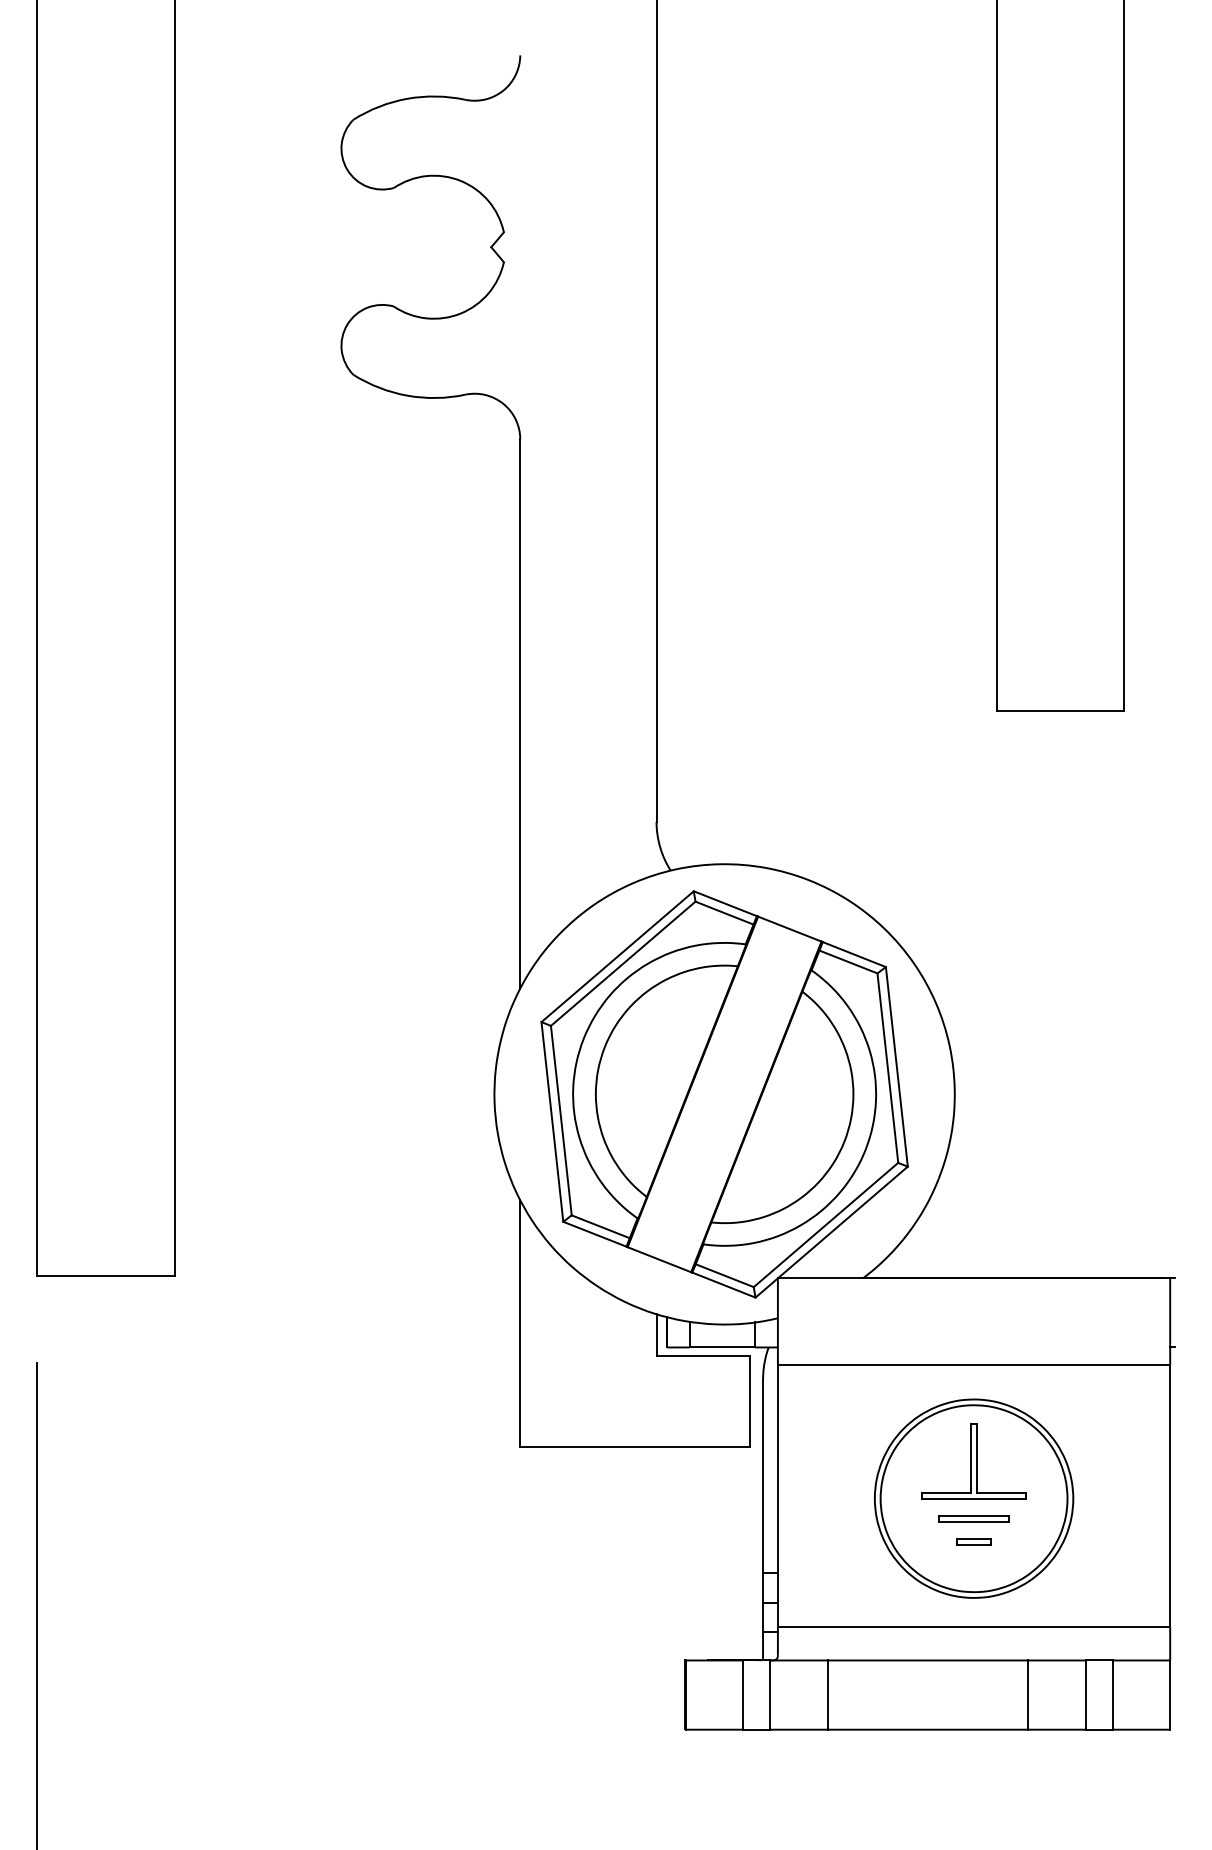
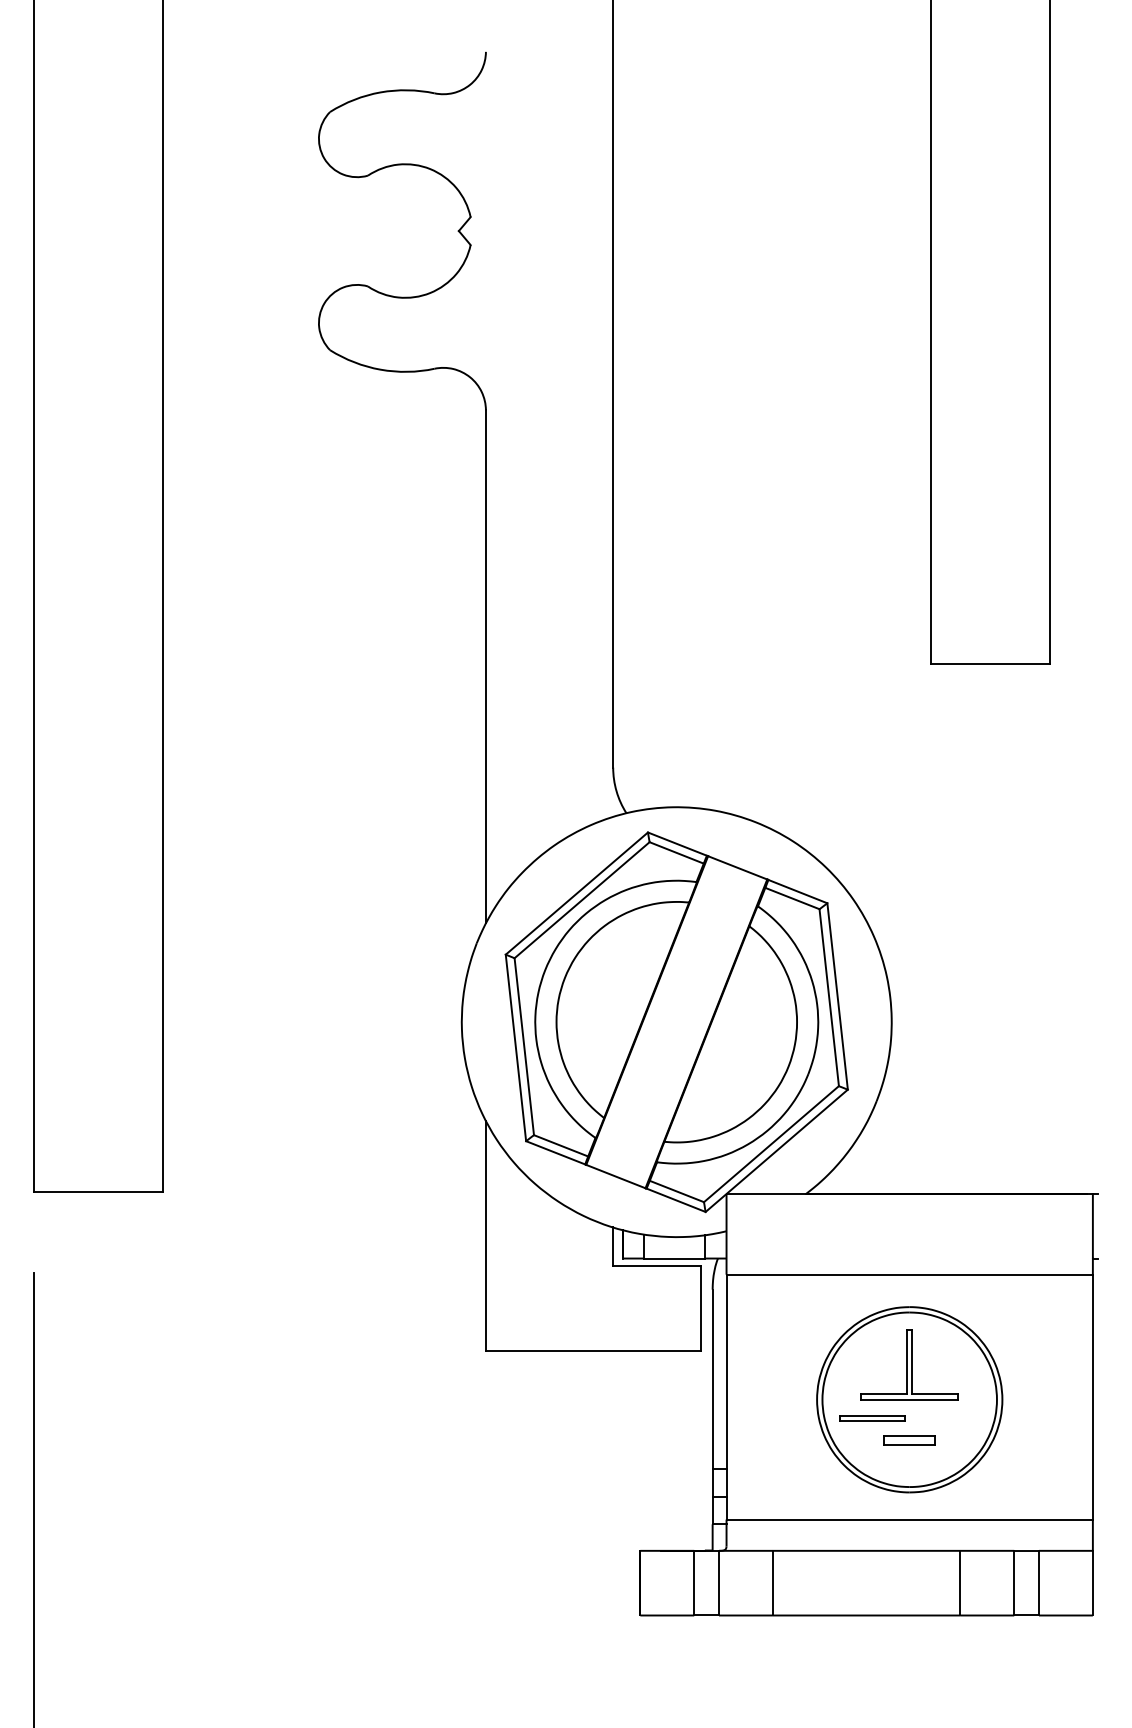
part: (973, 1518) -> (872, 1418), moved
part: (973, 1541) -> (909, 1439), size x1.6

